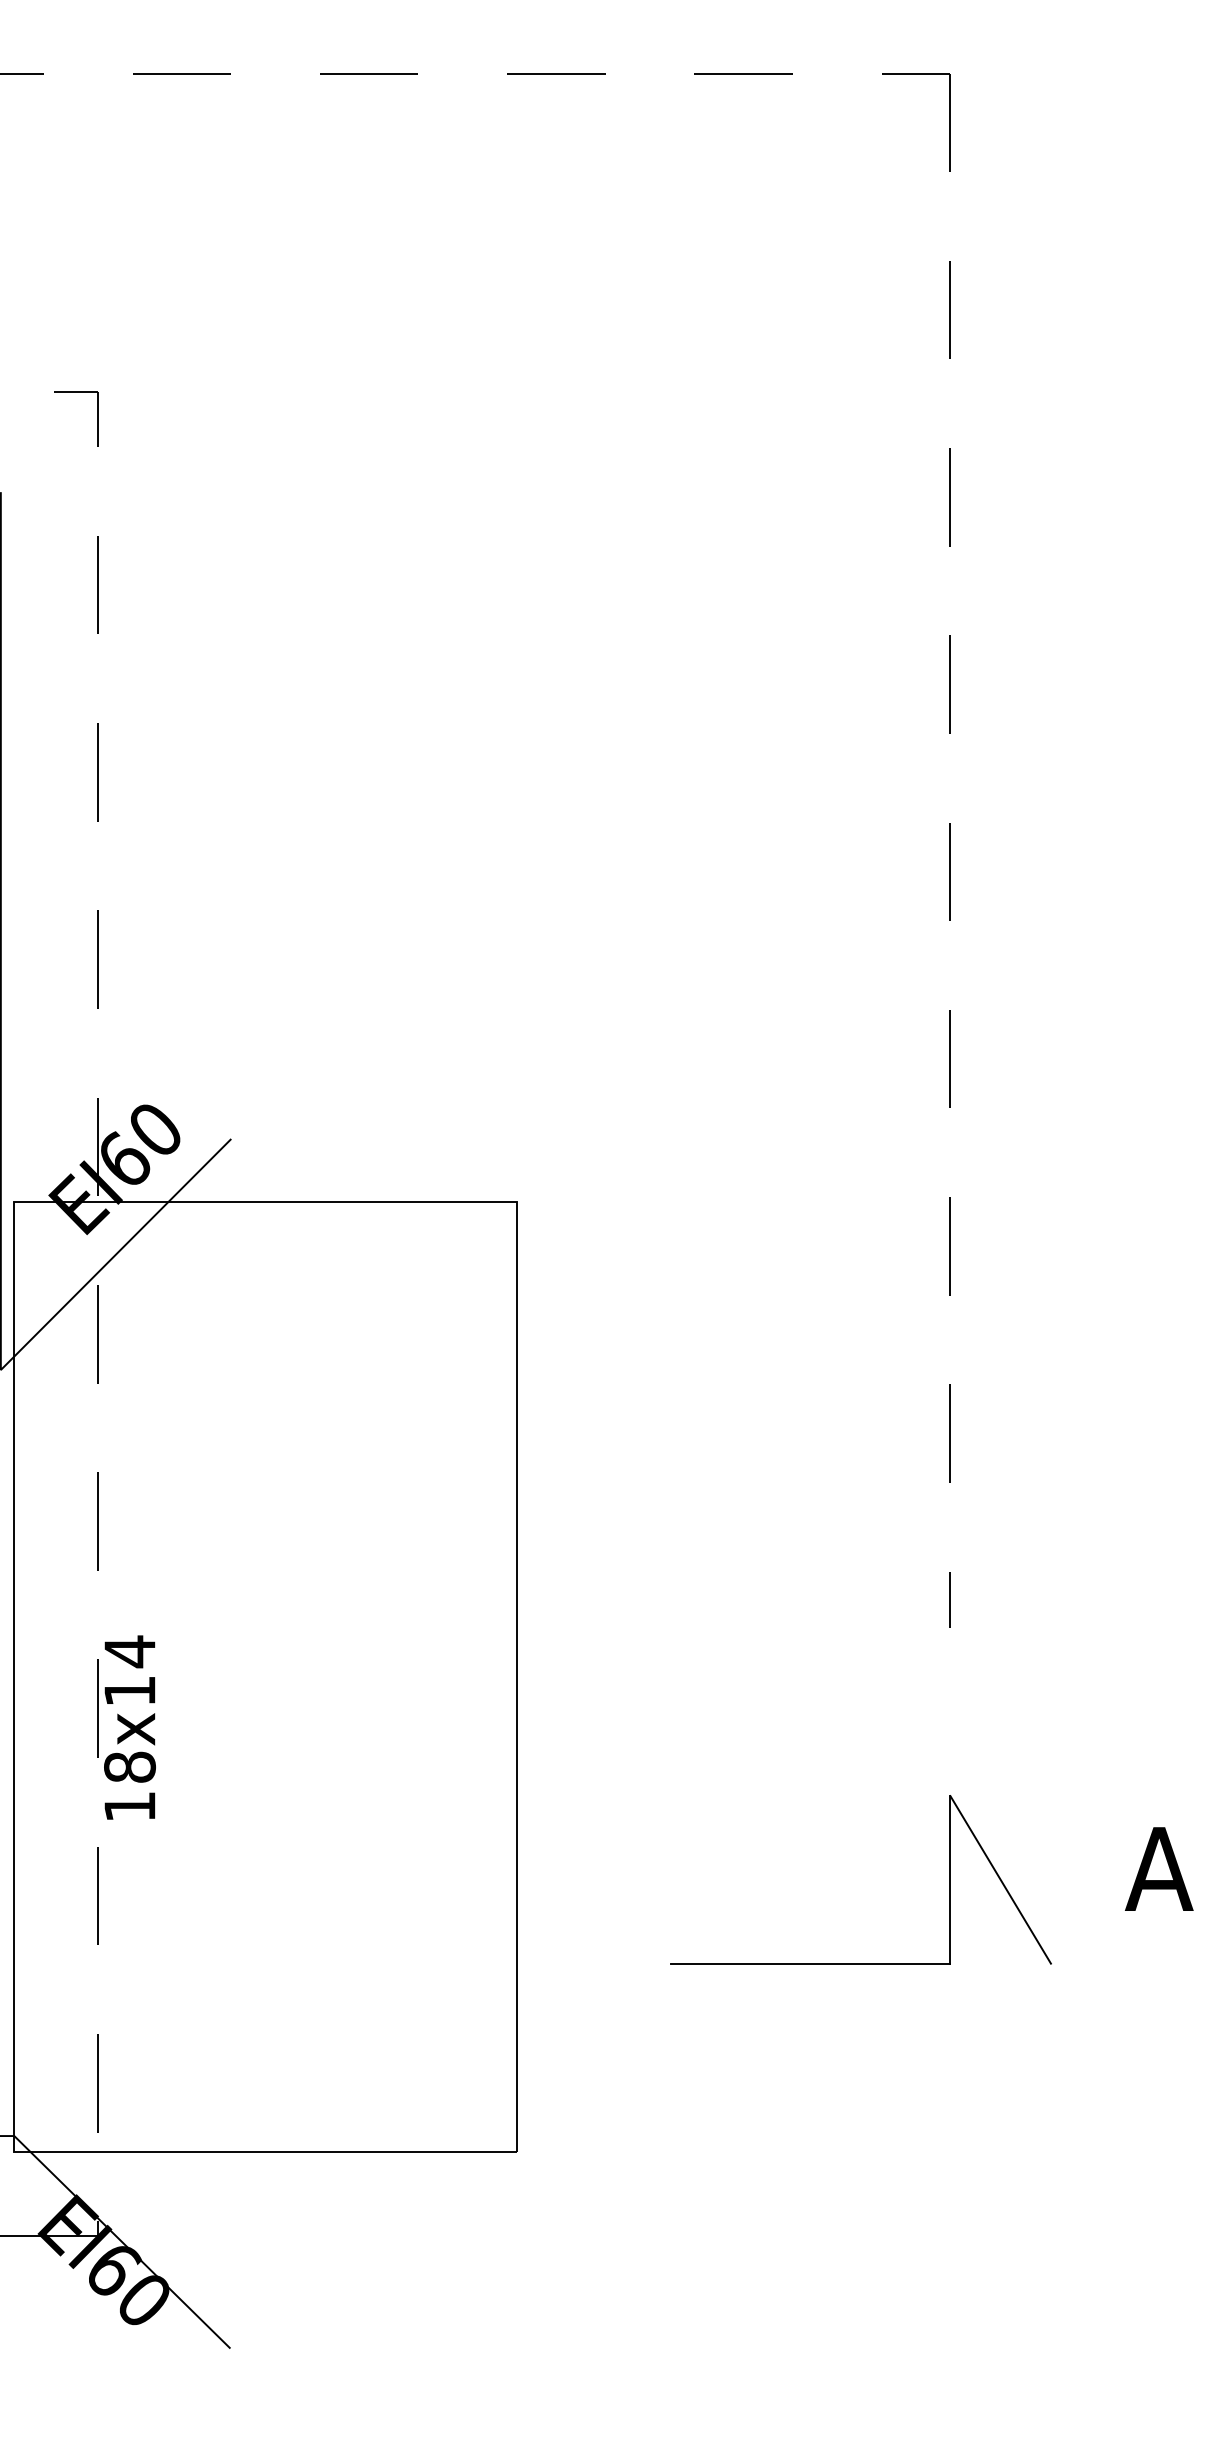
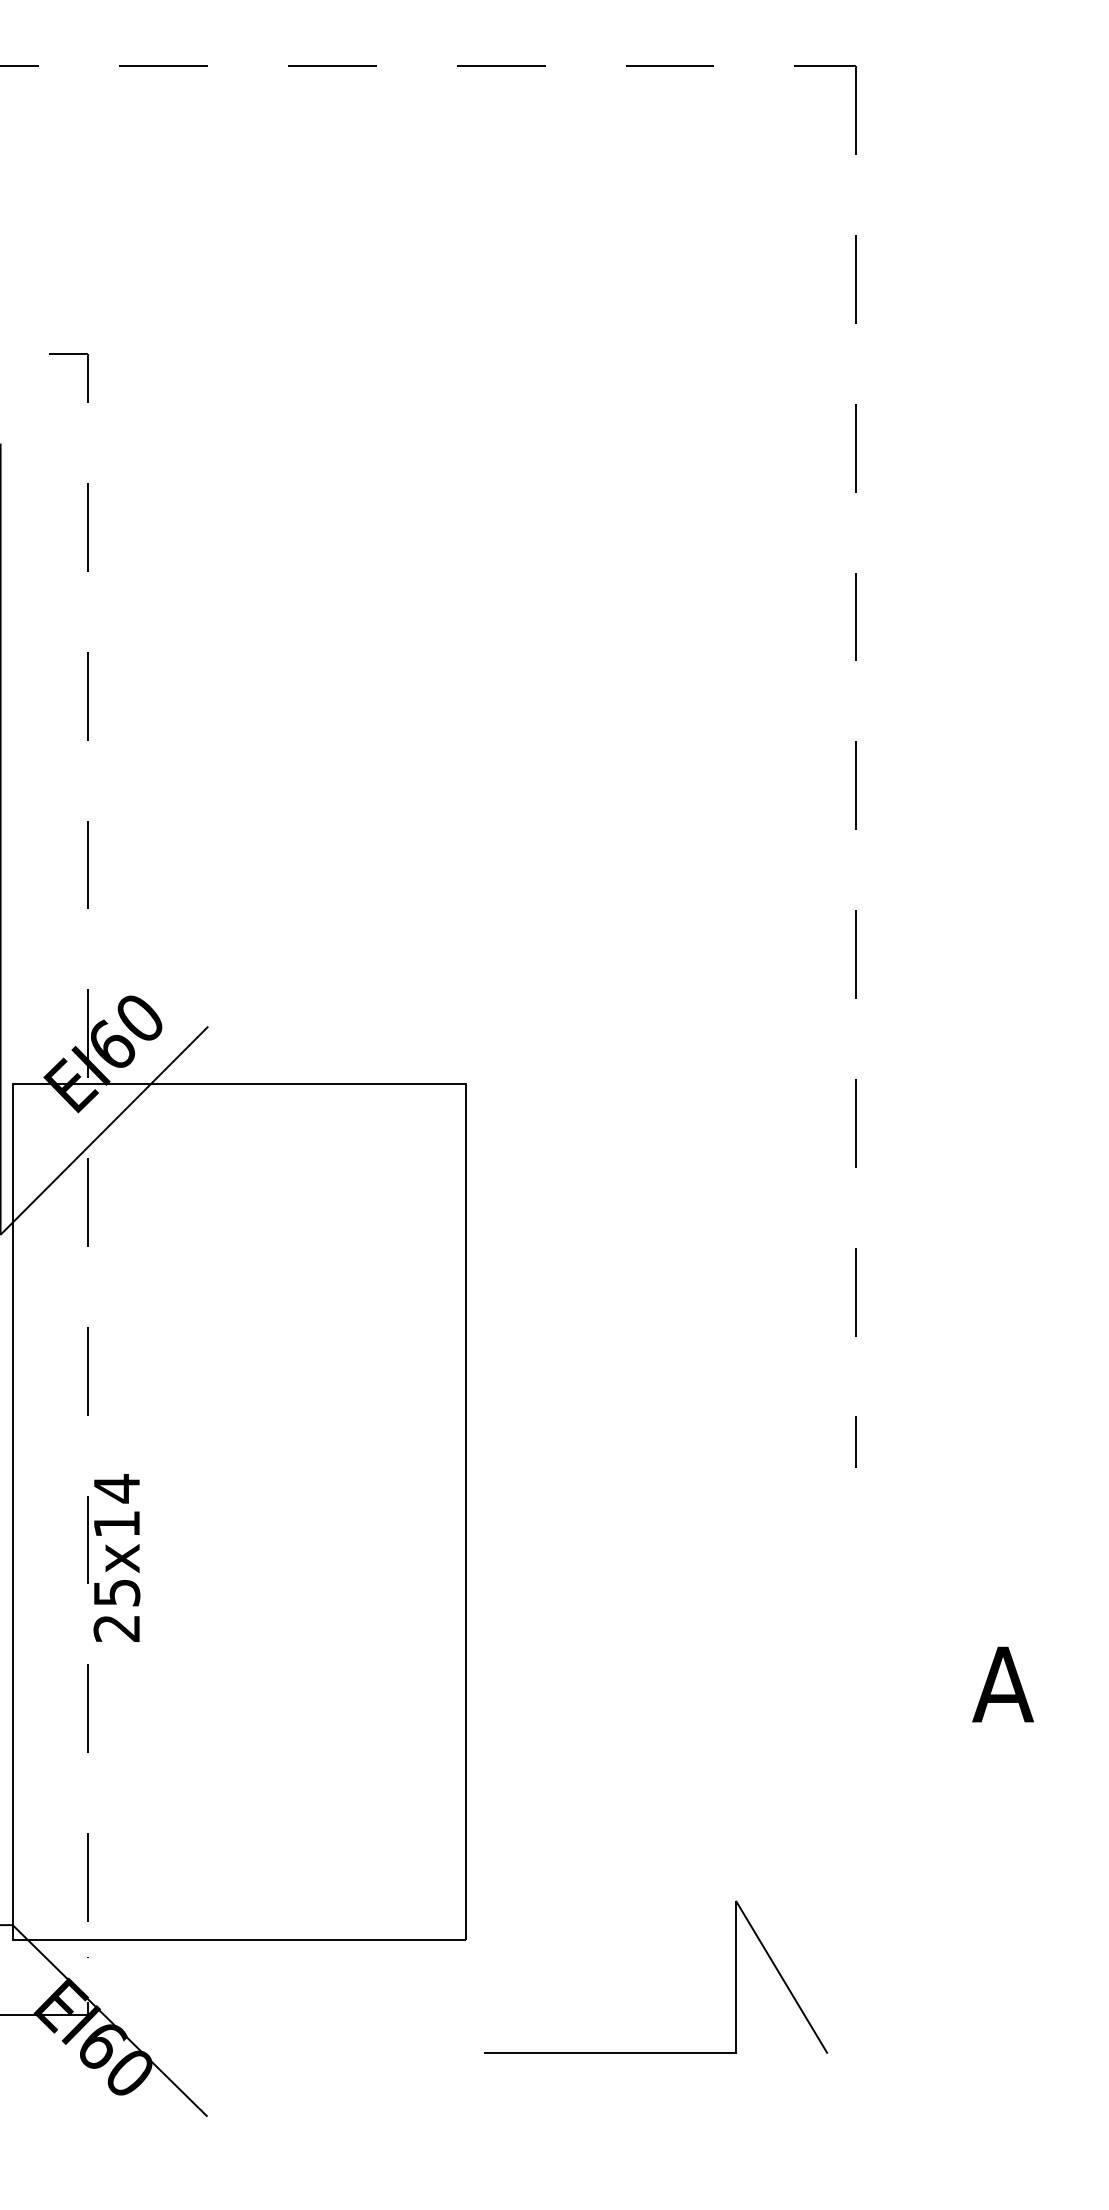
text: (129, 1786) -> (116, 1610), 18x14 -> 25x14
text: (1159, 1868) -> (1003, 1684), moved
part: (860, 1963) -> (655, 2052), moved

